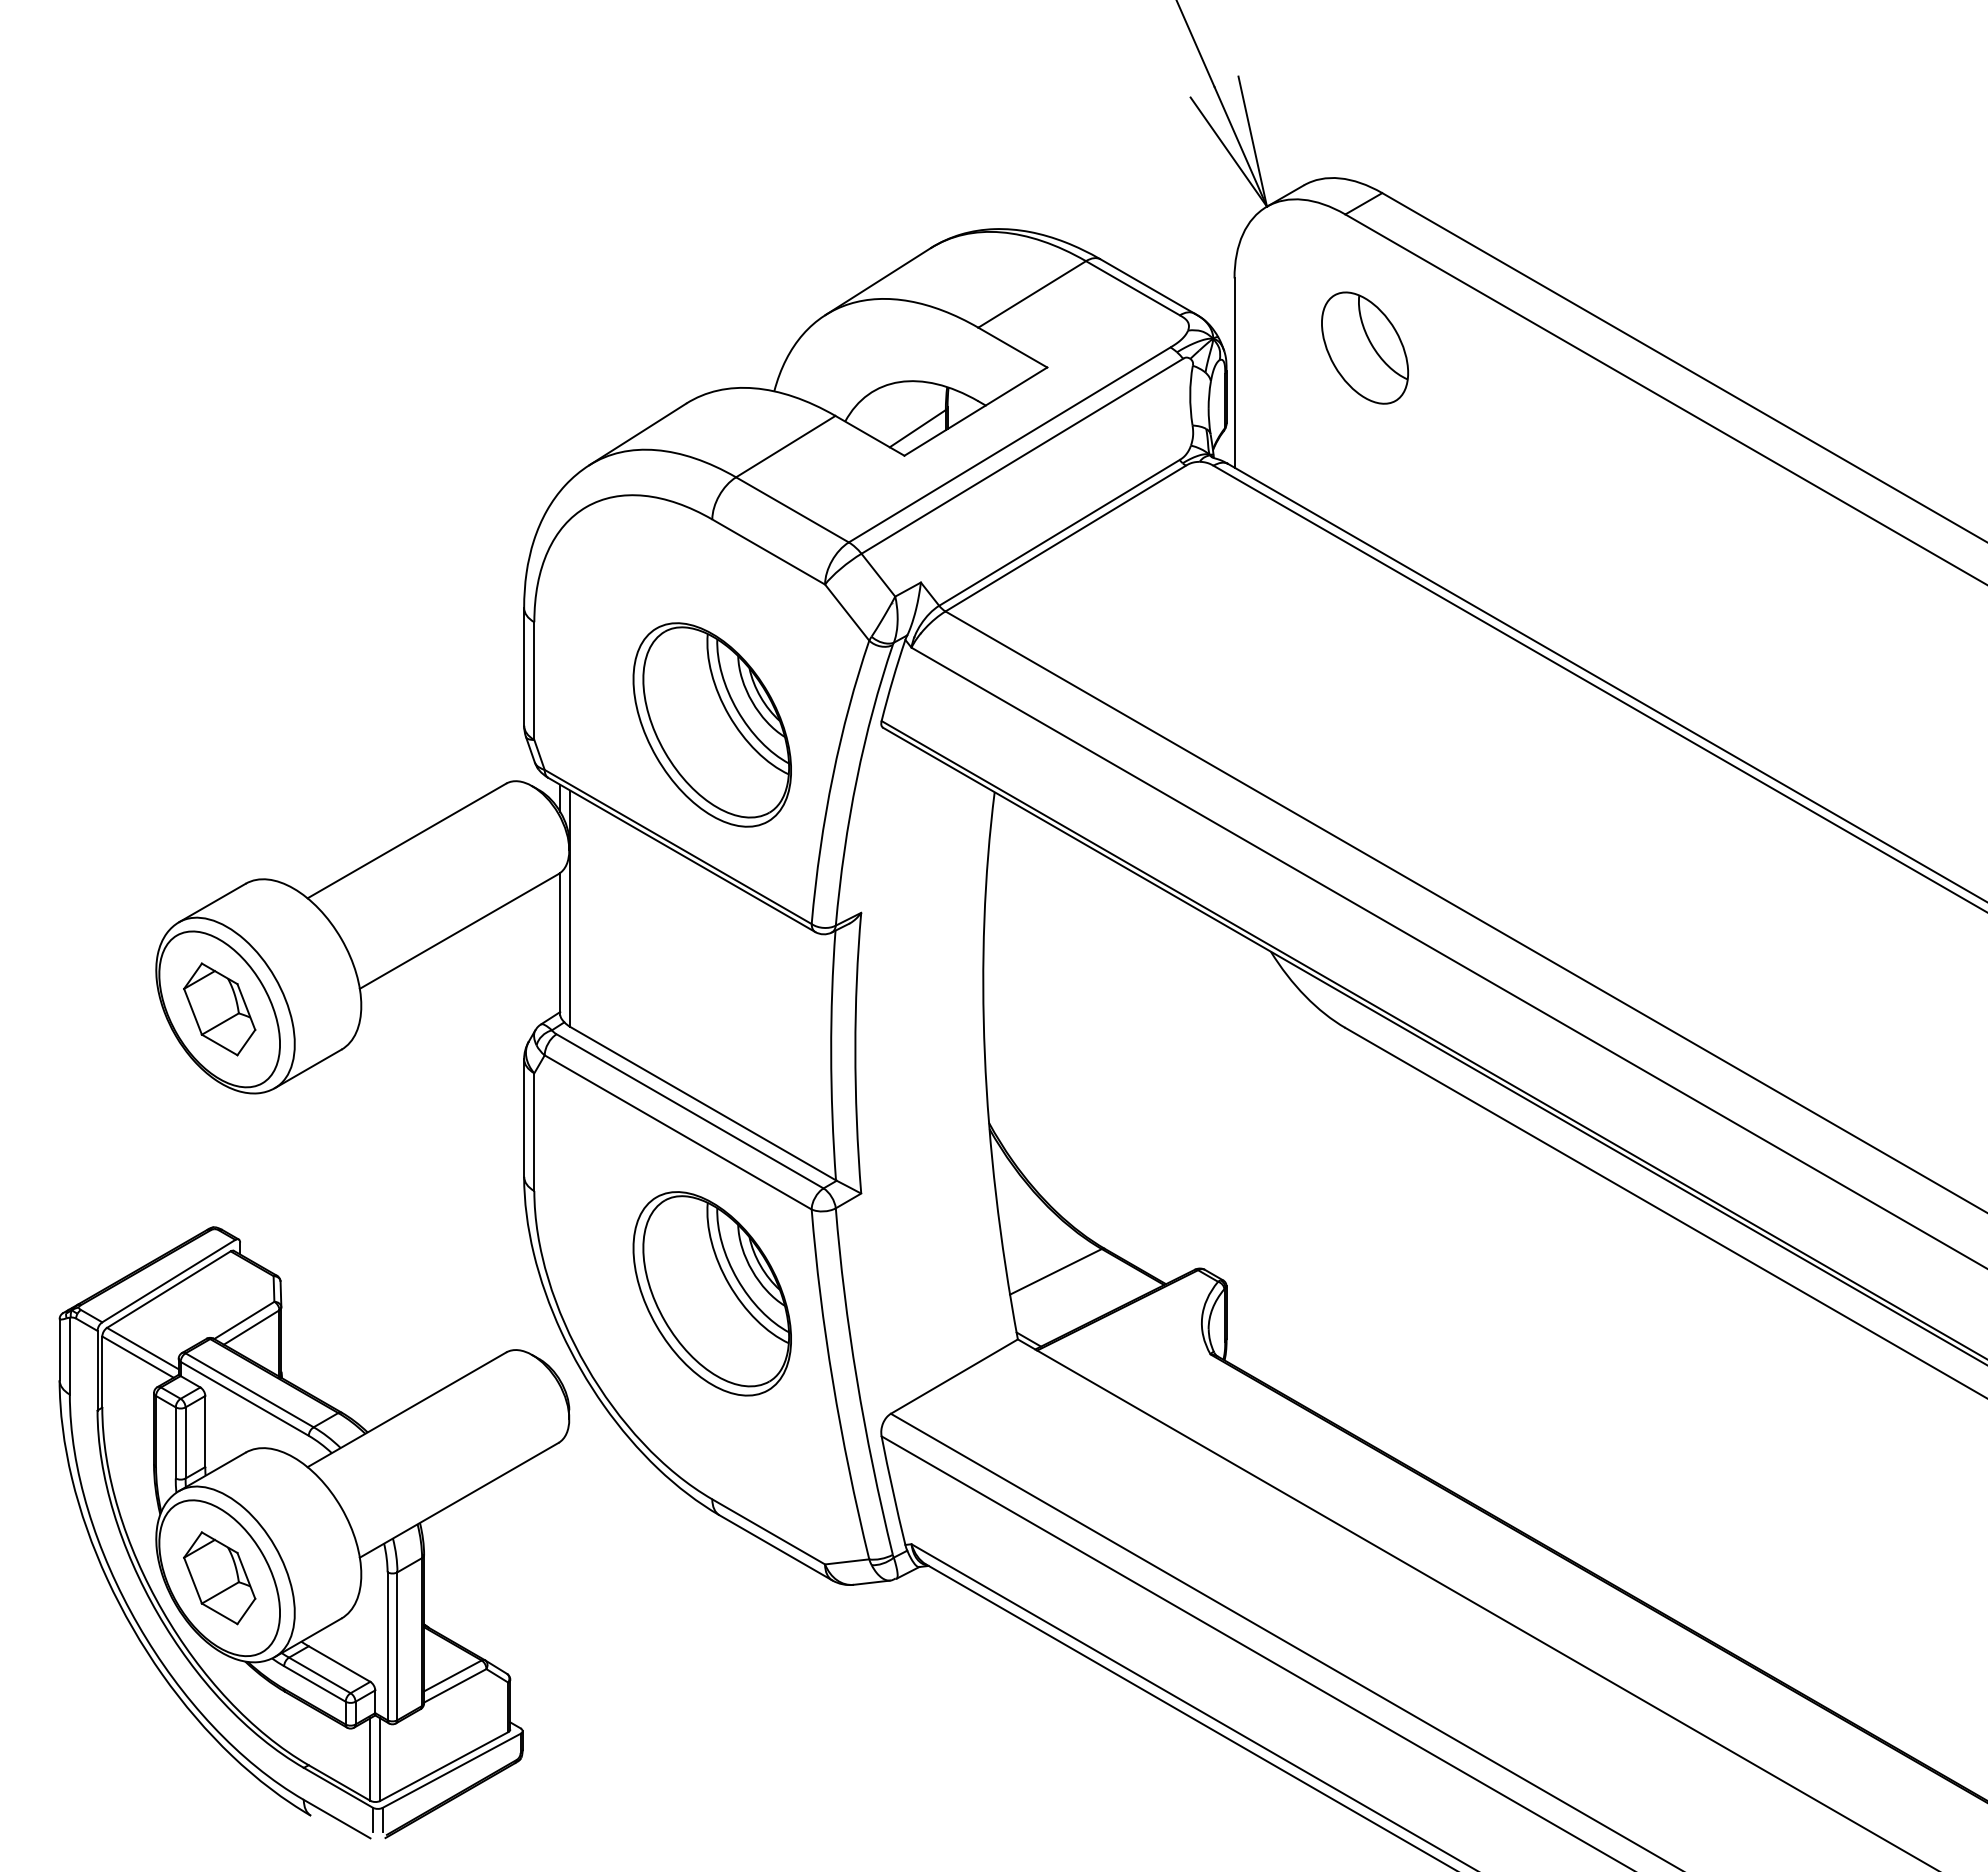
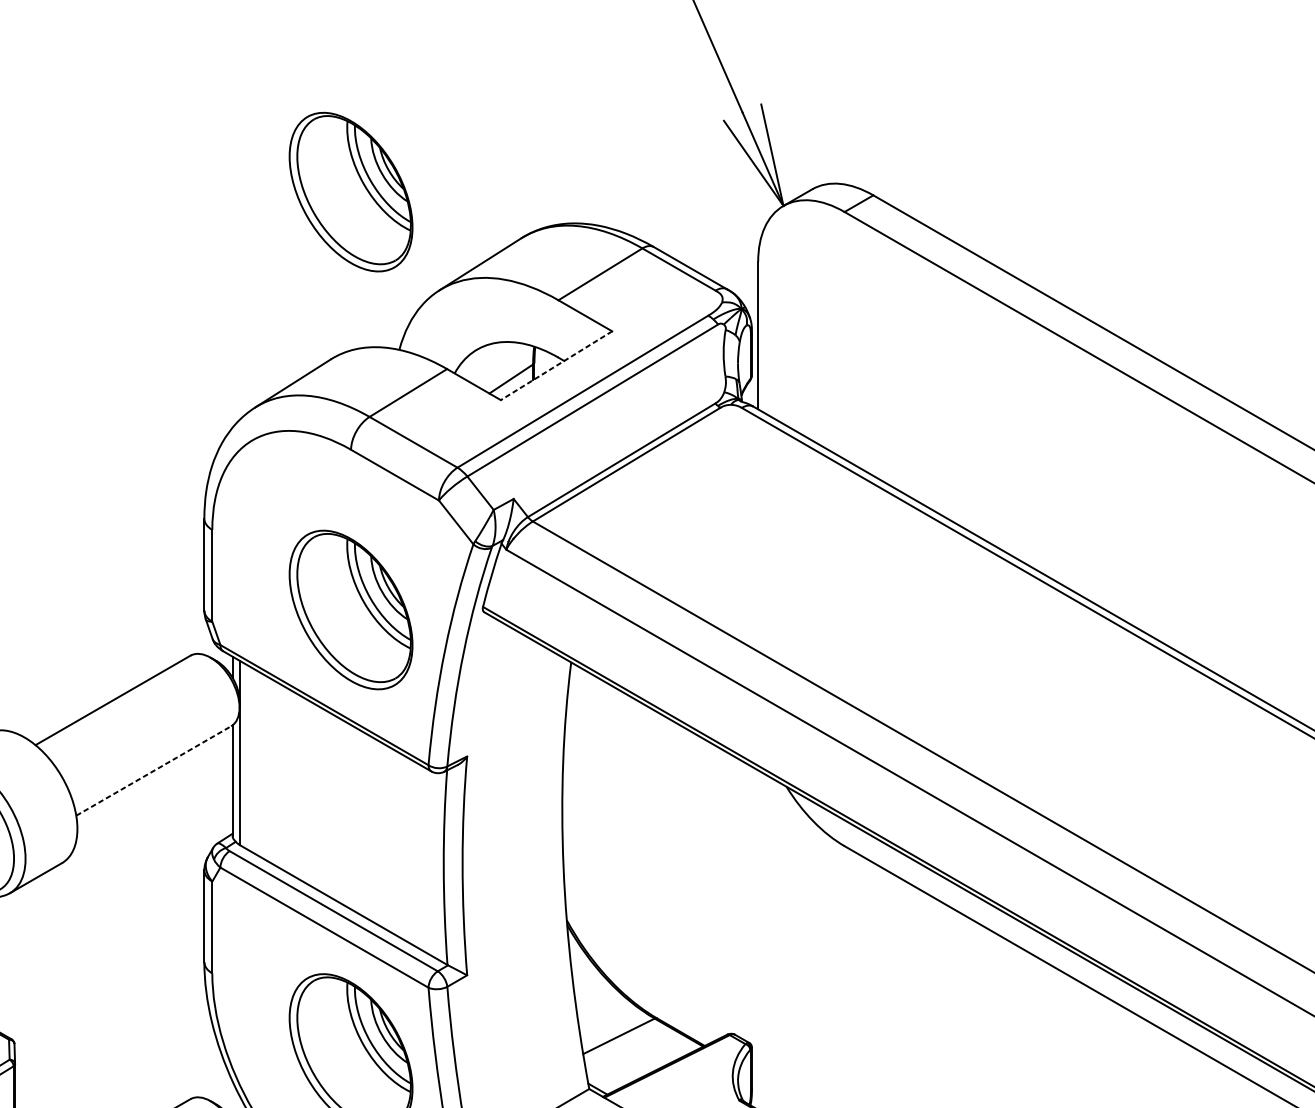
part: (711, 188) -> (350, 191), added
part: (1364, 347) -> (859, 315), removed
line: (975, 411) -> (556, 365), solid -> dashed
line: (459, 931) -> (153, 771), solid -> dashed

